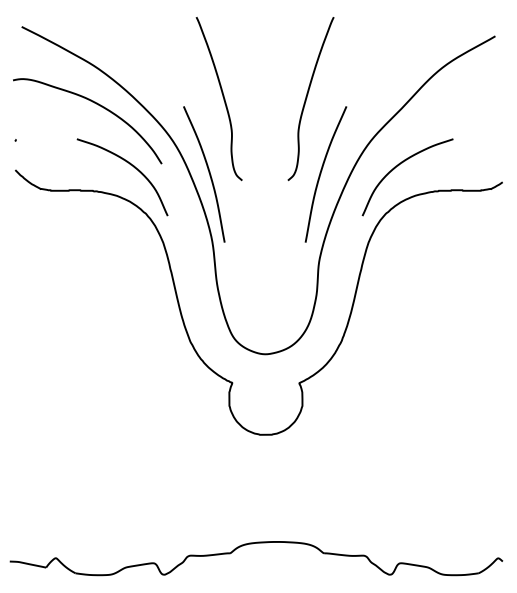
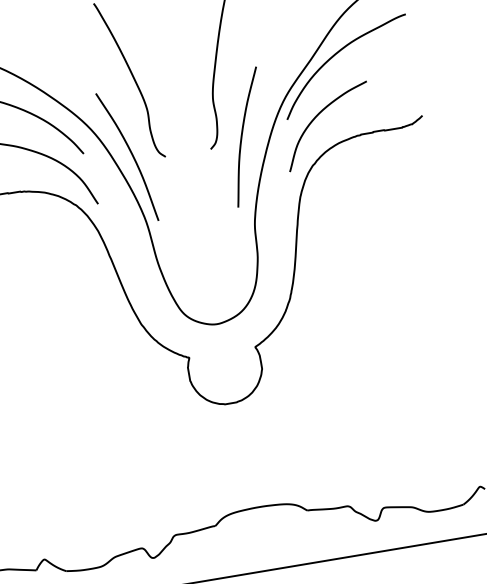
curve: (425, 109) -> (334, 56), added

